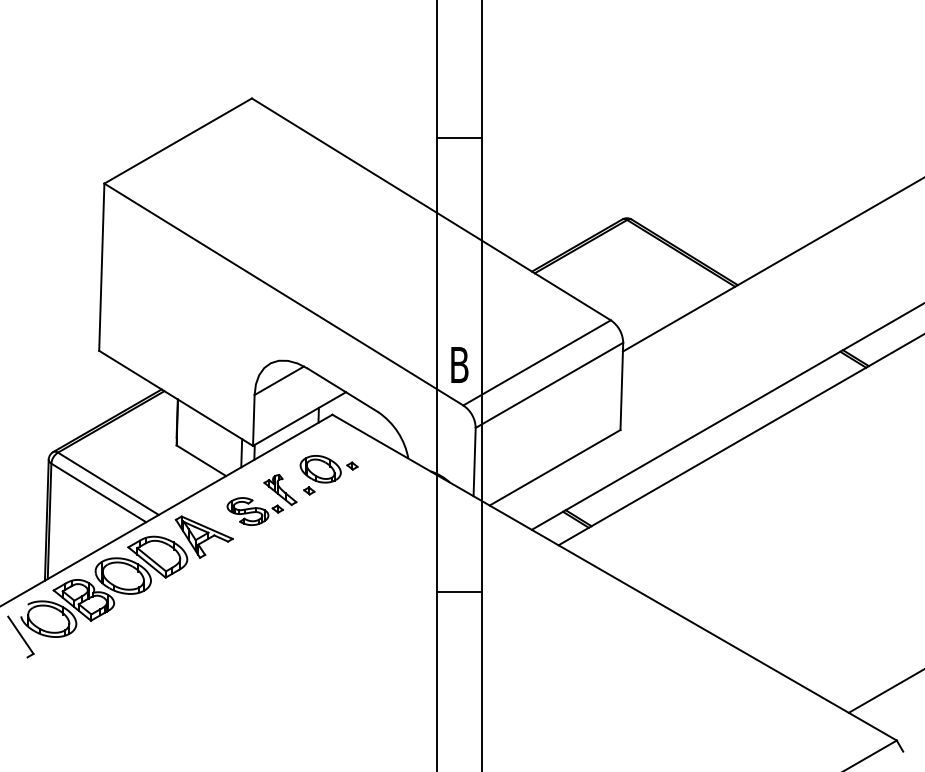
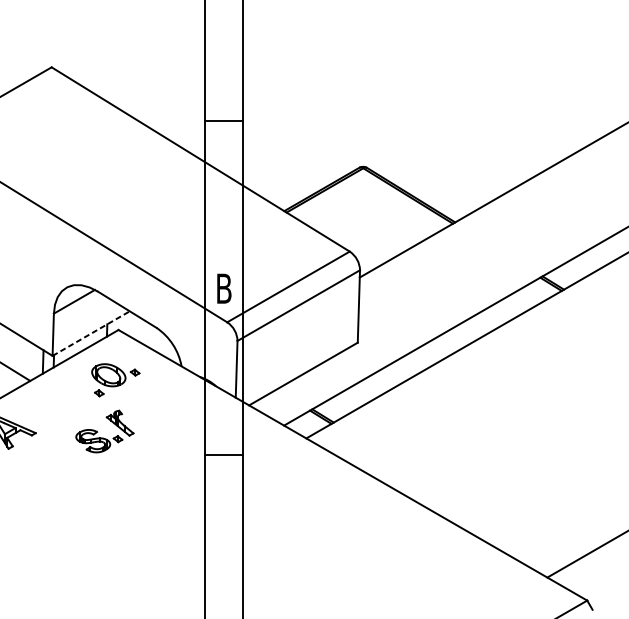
line: (459, 138) -> (224, 121), moved
line: (299, 419) -> (91, 333), solid -> dashed
part: (253, 500) -> (97, 431), moved
line: (459, 591) -> (224, 455), moved

